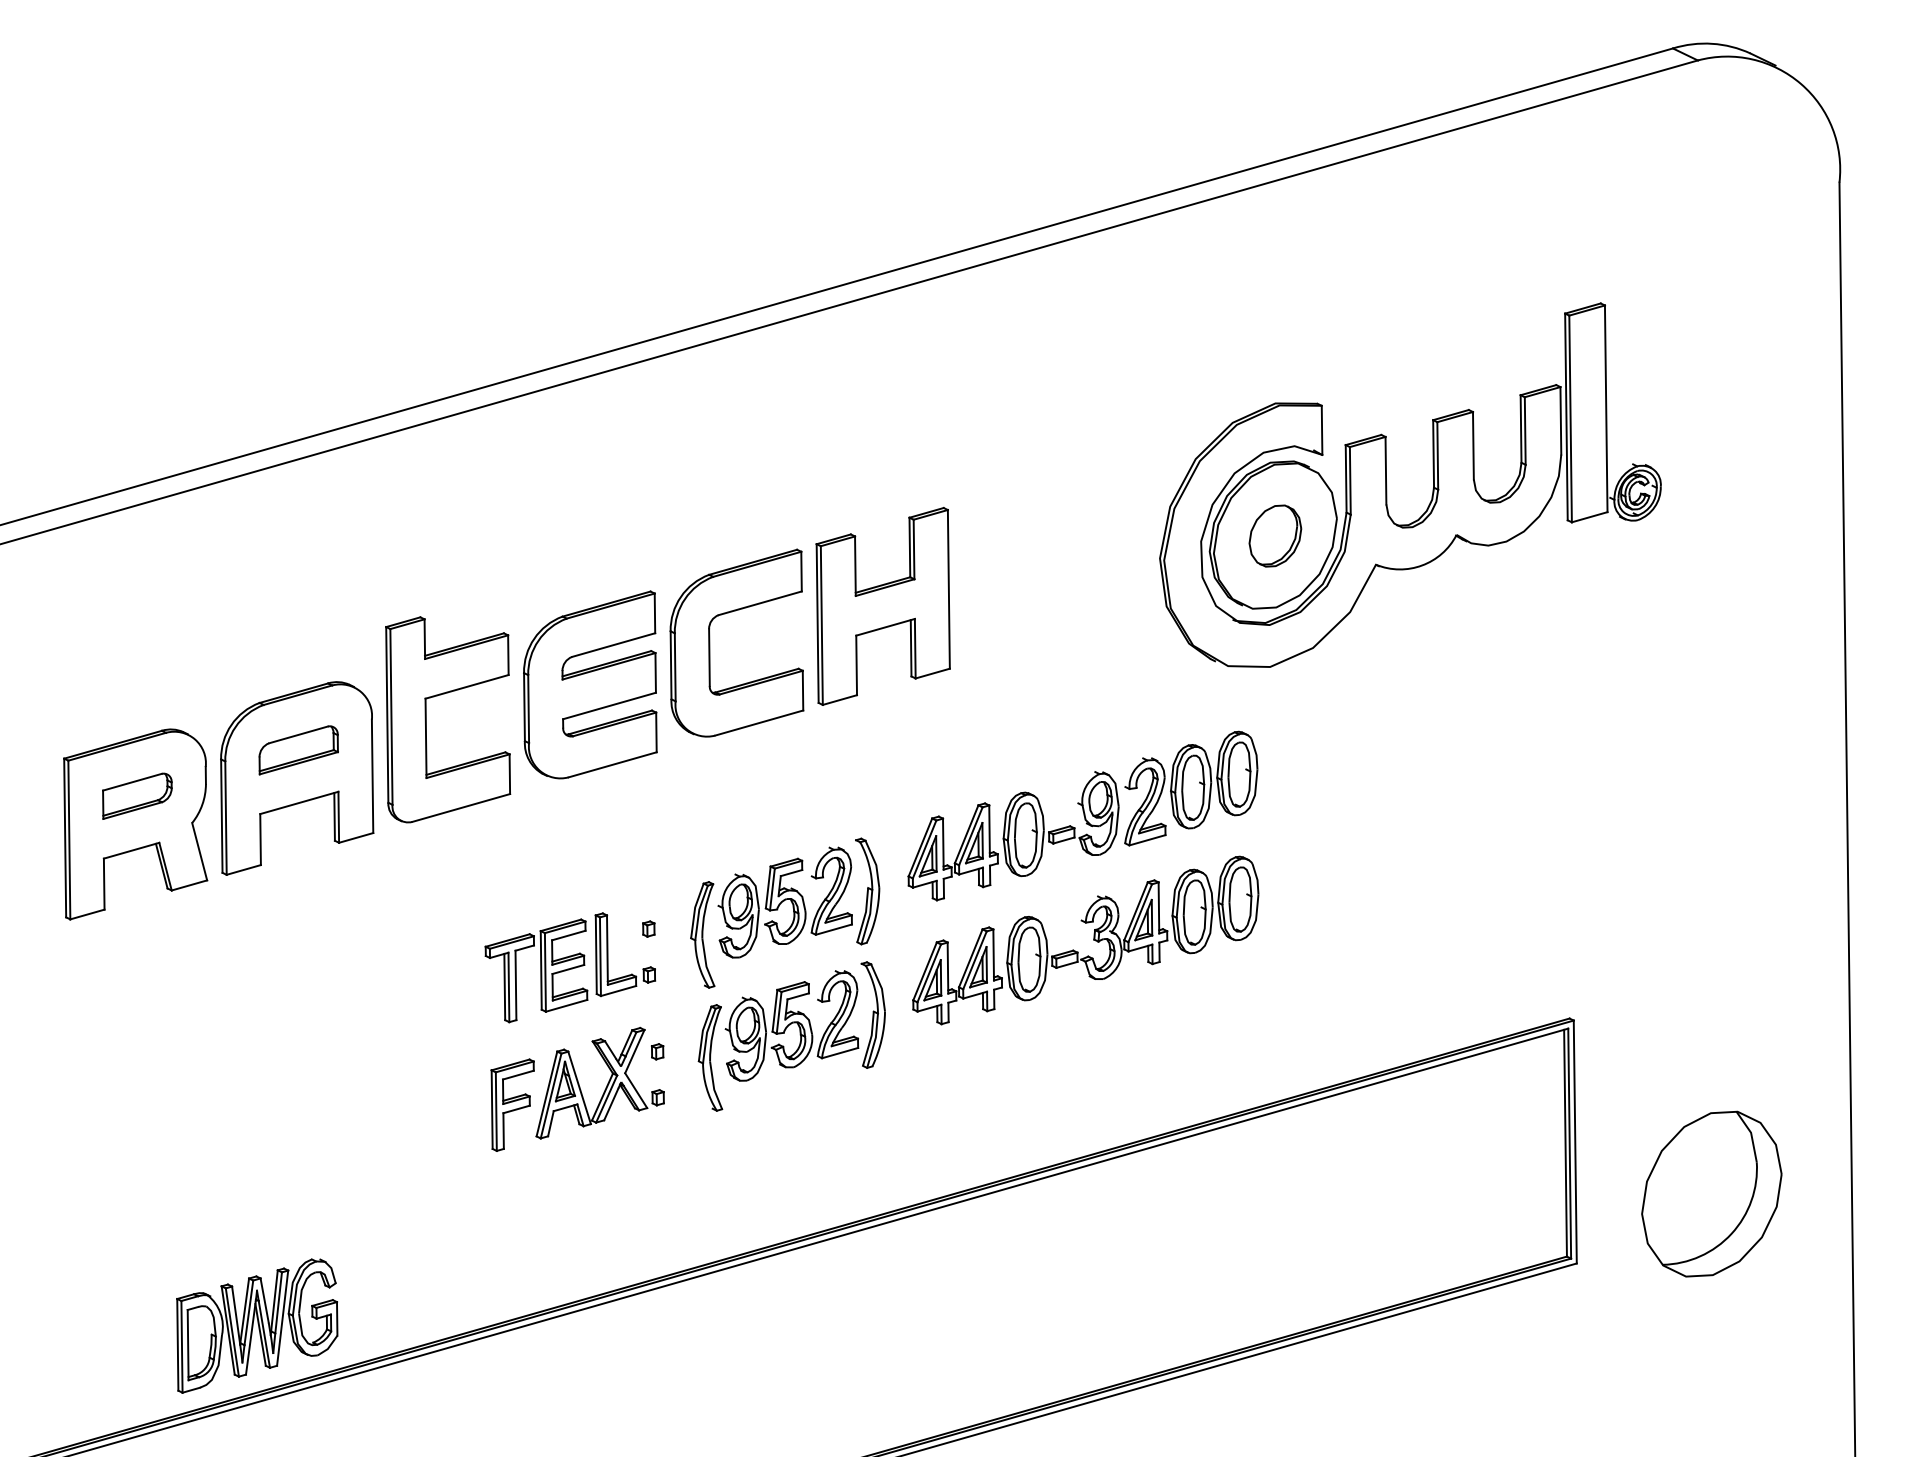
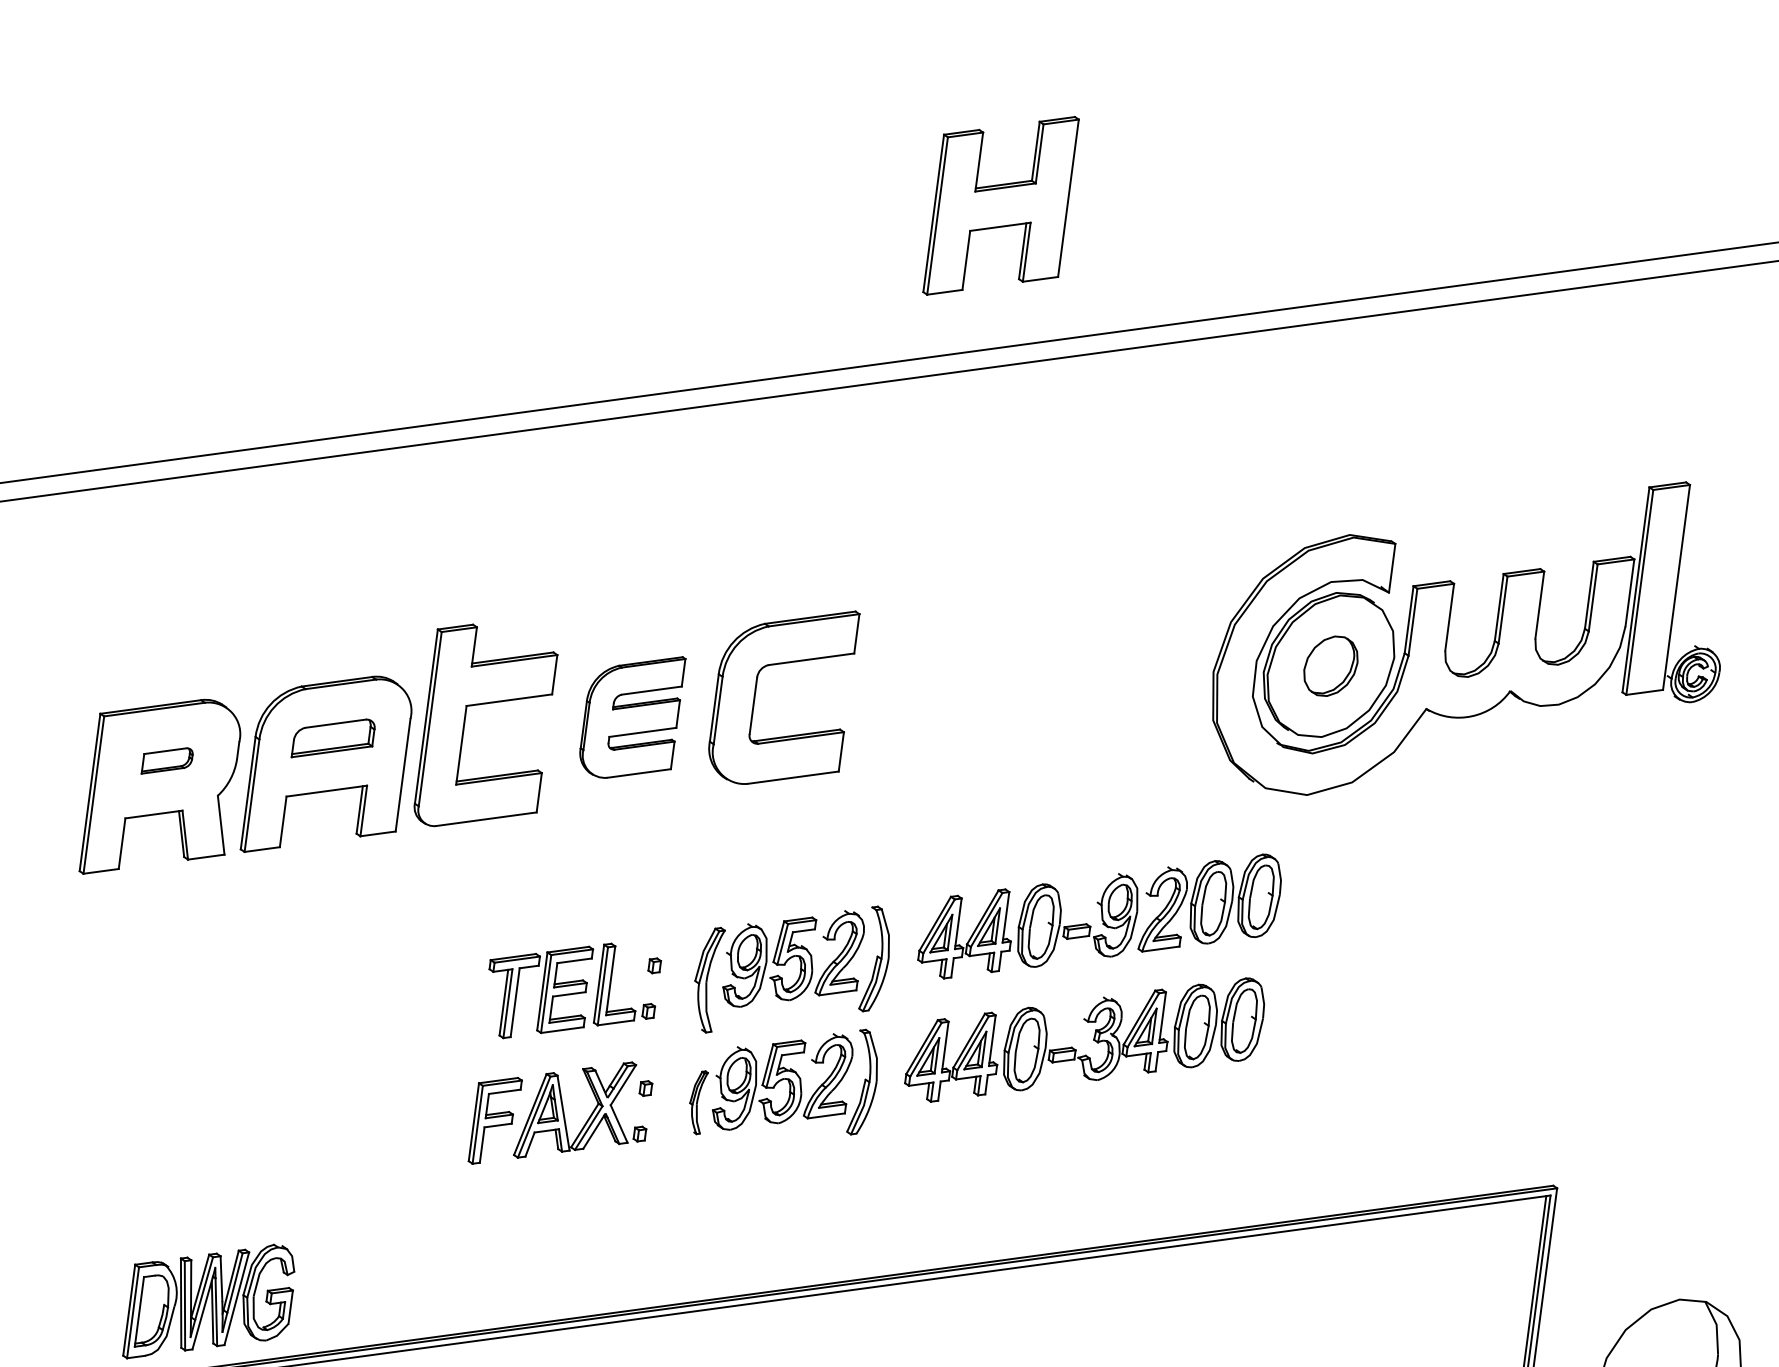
part: (882, 606) -> (1000, 205), moved
part: (590, 684) -> (631, 715), size x0.7
part: (137, 795) -> (167, 760), size x0.7
part: (710, 1057) -> (697, 1101), size x0.6

